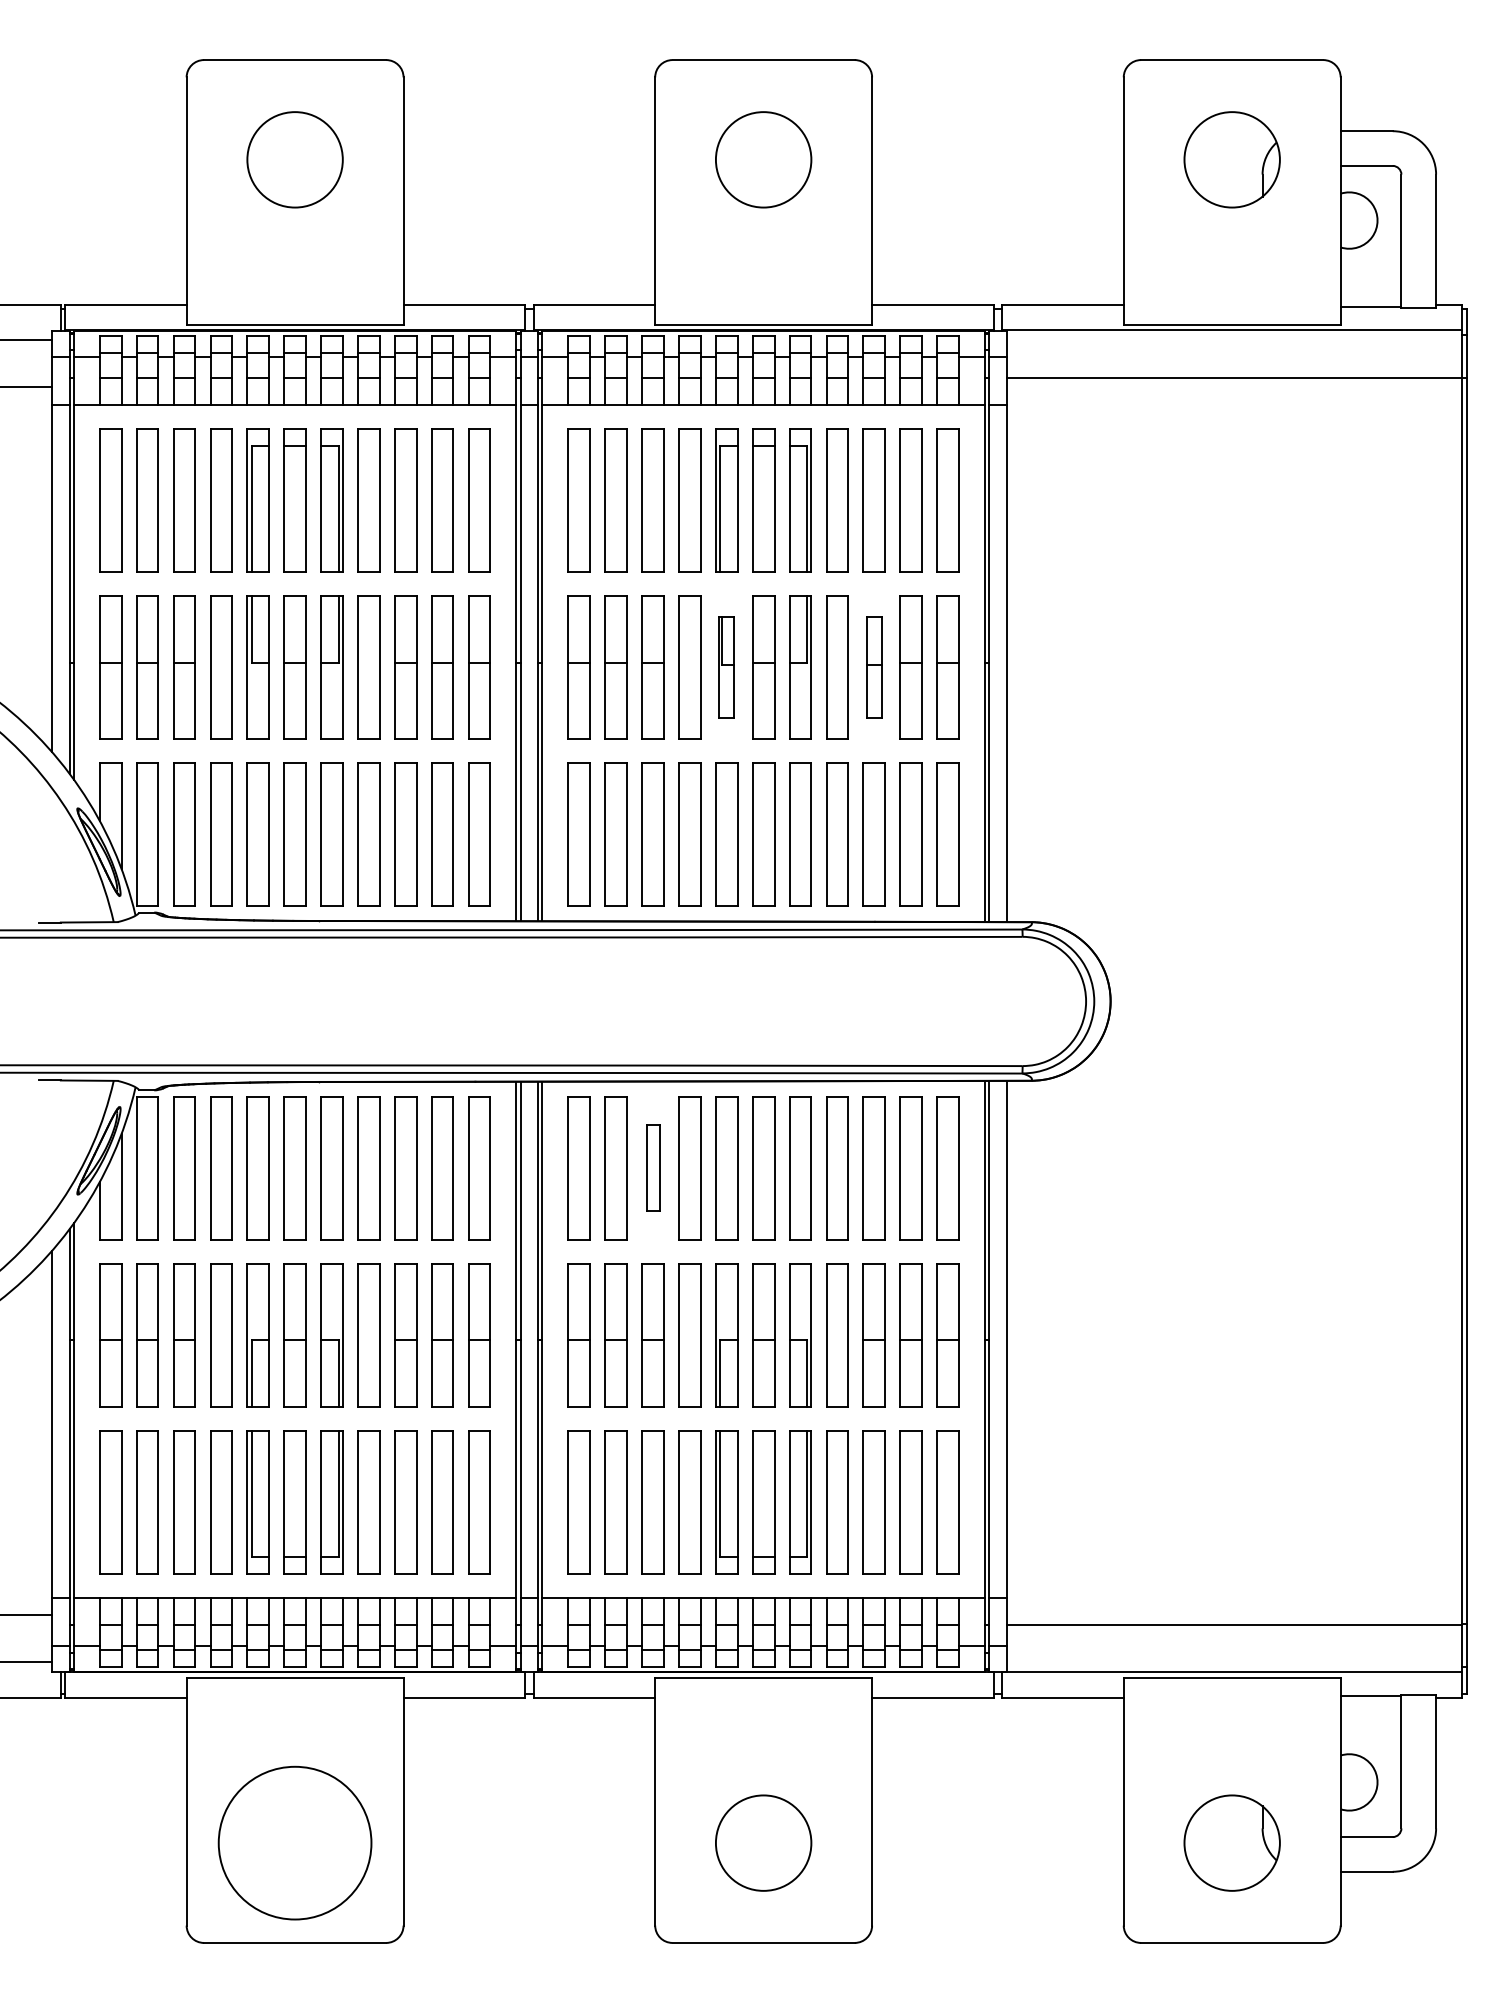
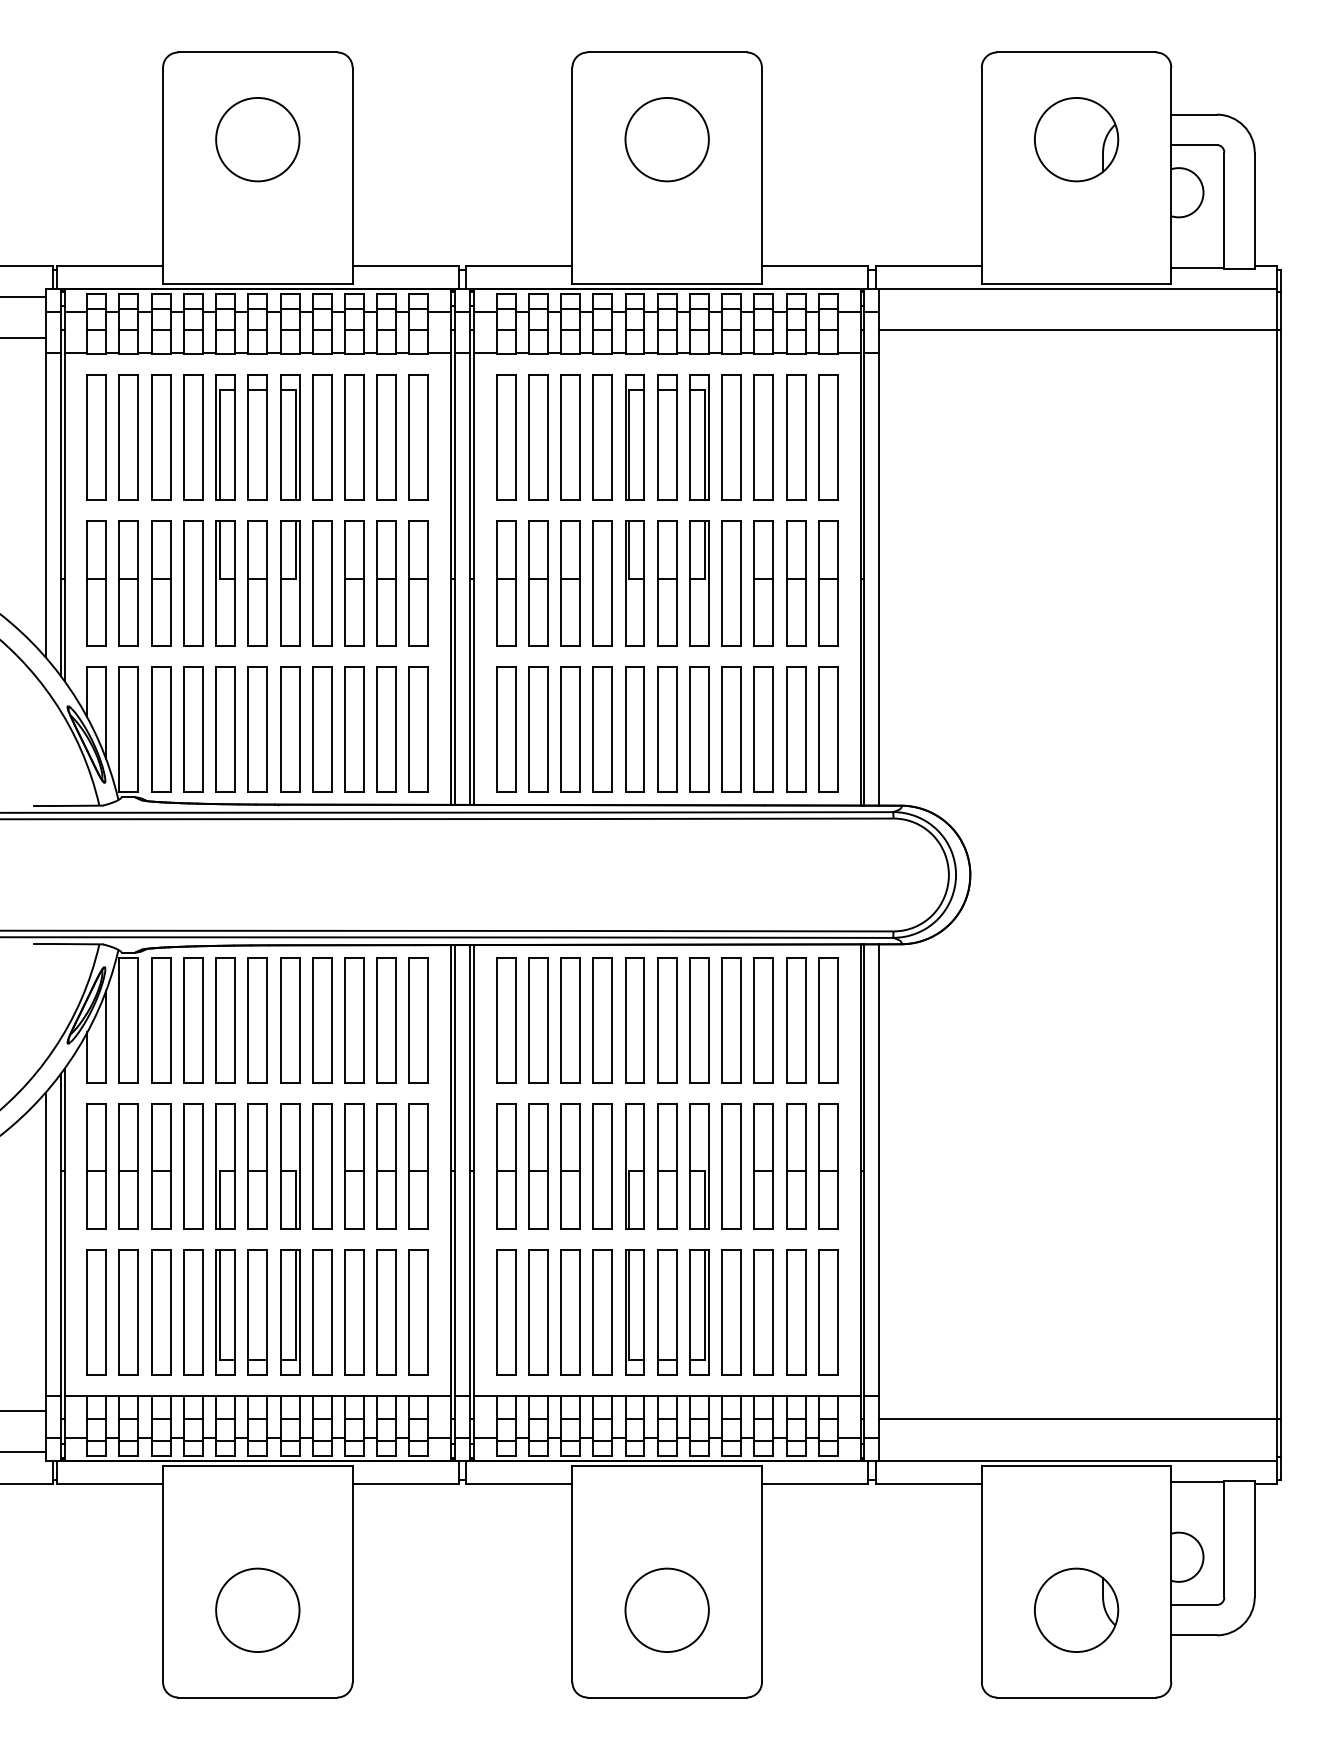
part: (726, 667) -> (634, 583), size x1.43
part: (873, 667) -> (763, 583), size x1.43
part: (652, 1168) -> (570, 1020), size x1.67
circle: (294, 1843) -> (257, 1610), size x0.62

